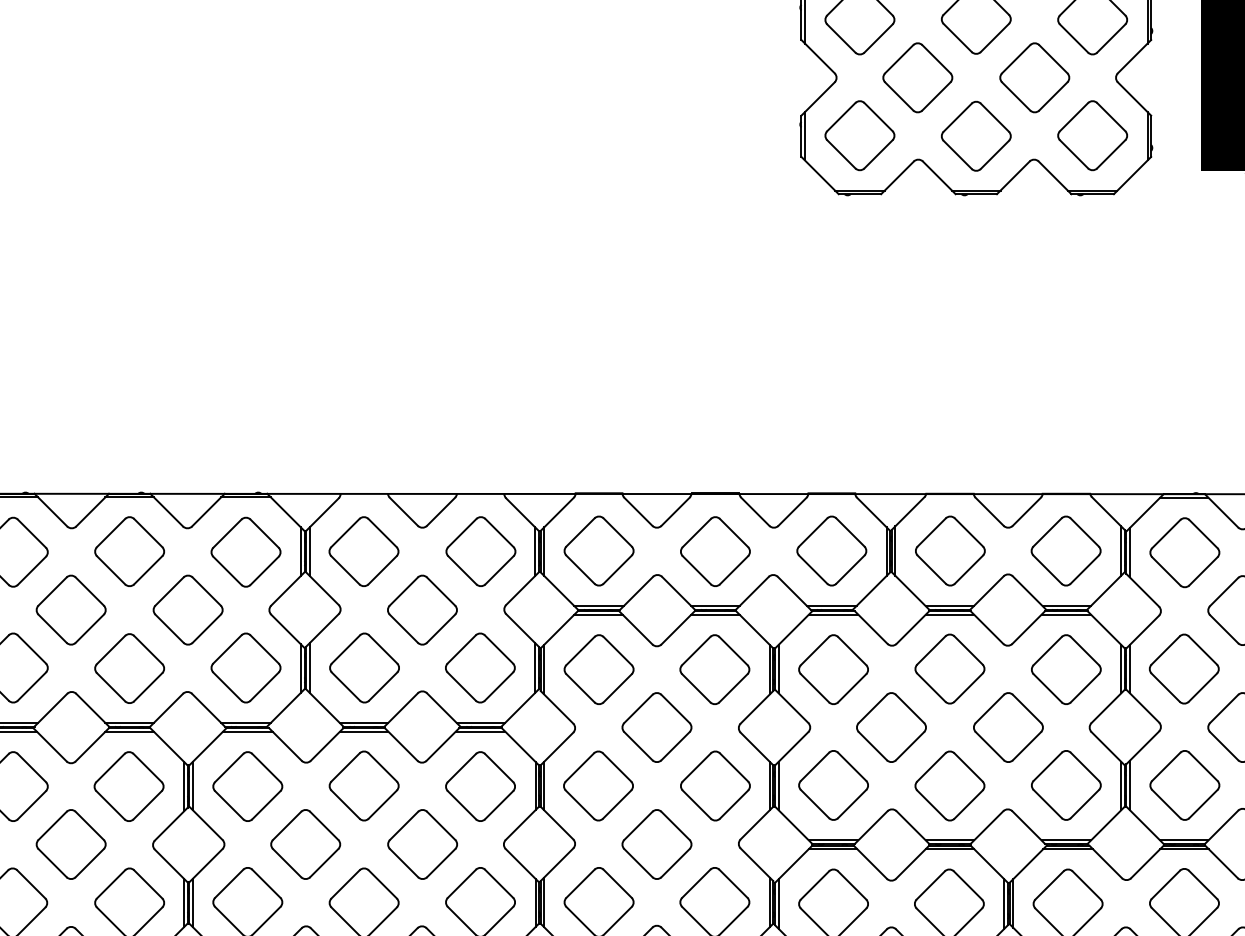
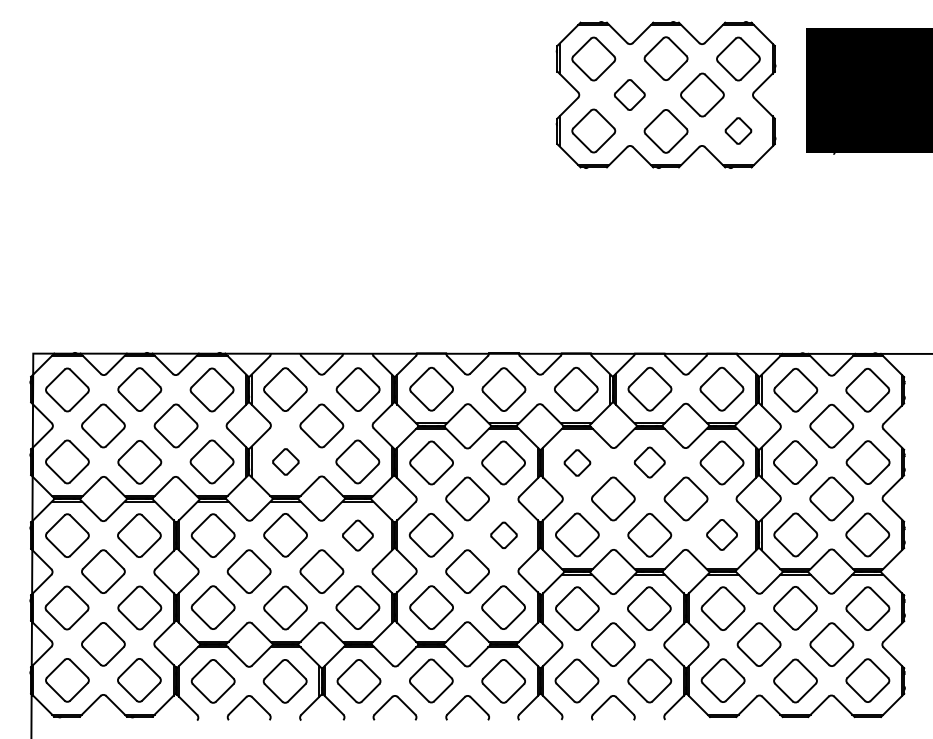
part: (917, 76) -> (629, 94), size x0.7
part: (1092, 134) -> (738, 130), size x0.6
part: (364, 667) -> (285, 461), size x0.6
part: (833, 668) -> (577, 462), size x0.6
part: (949, 668) -> (649, 462), size x0.7
part: (1065, 784) -> (721, 534), size x0.7
part: (479, 786) -> (357, 535), size x0.7
part: (714, 786) -> (503, 535), size x0.6

